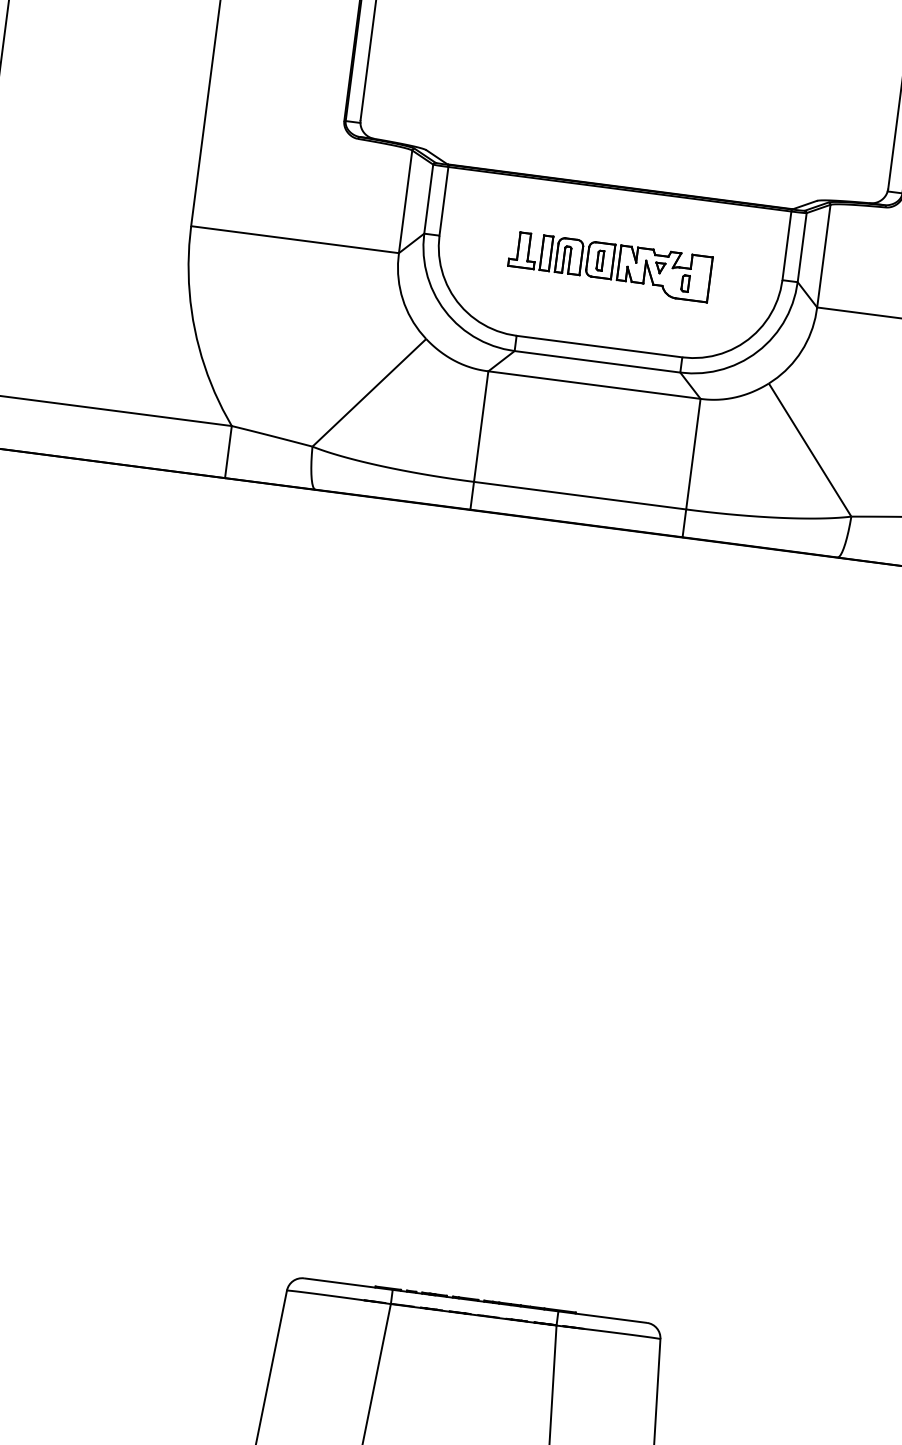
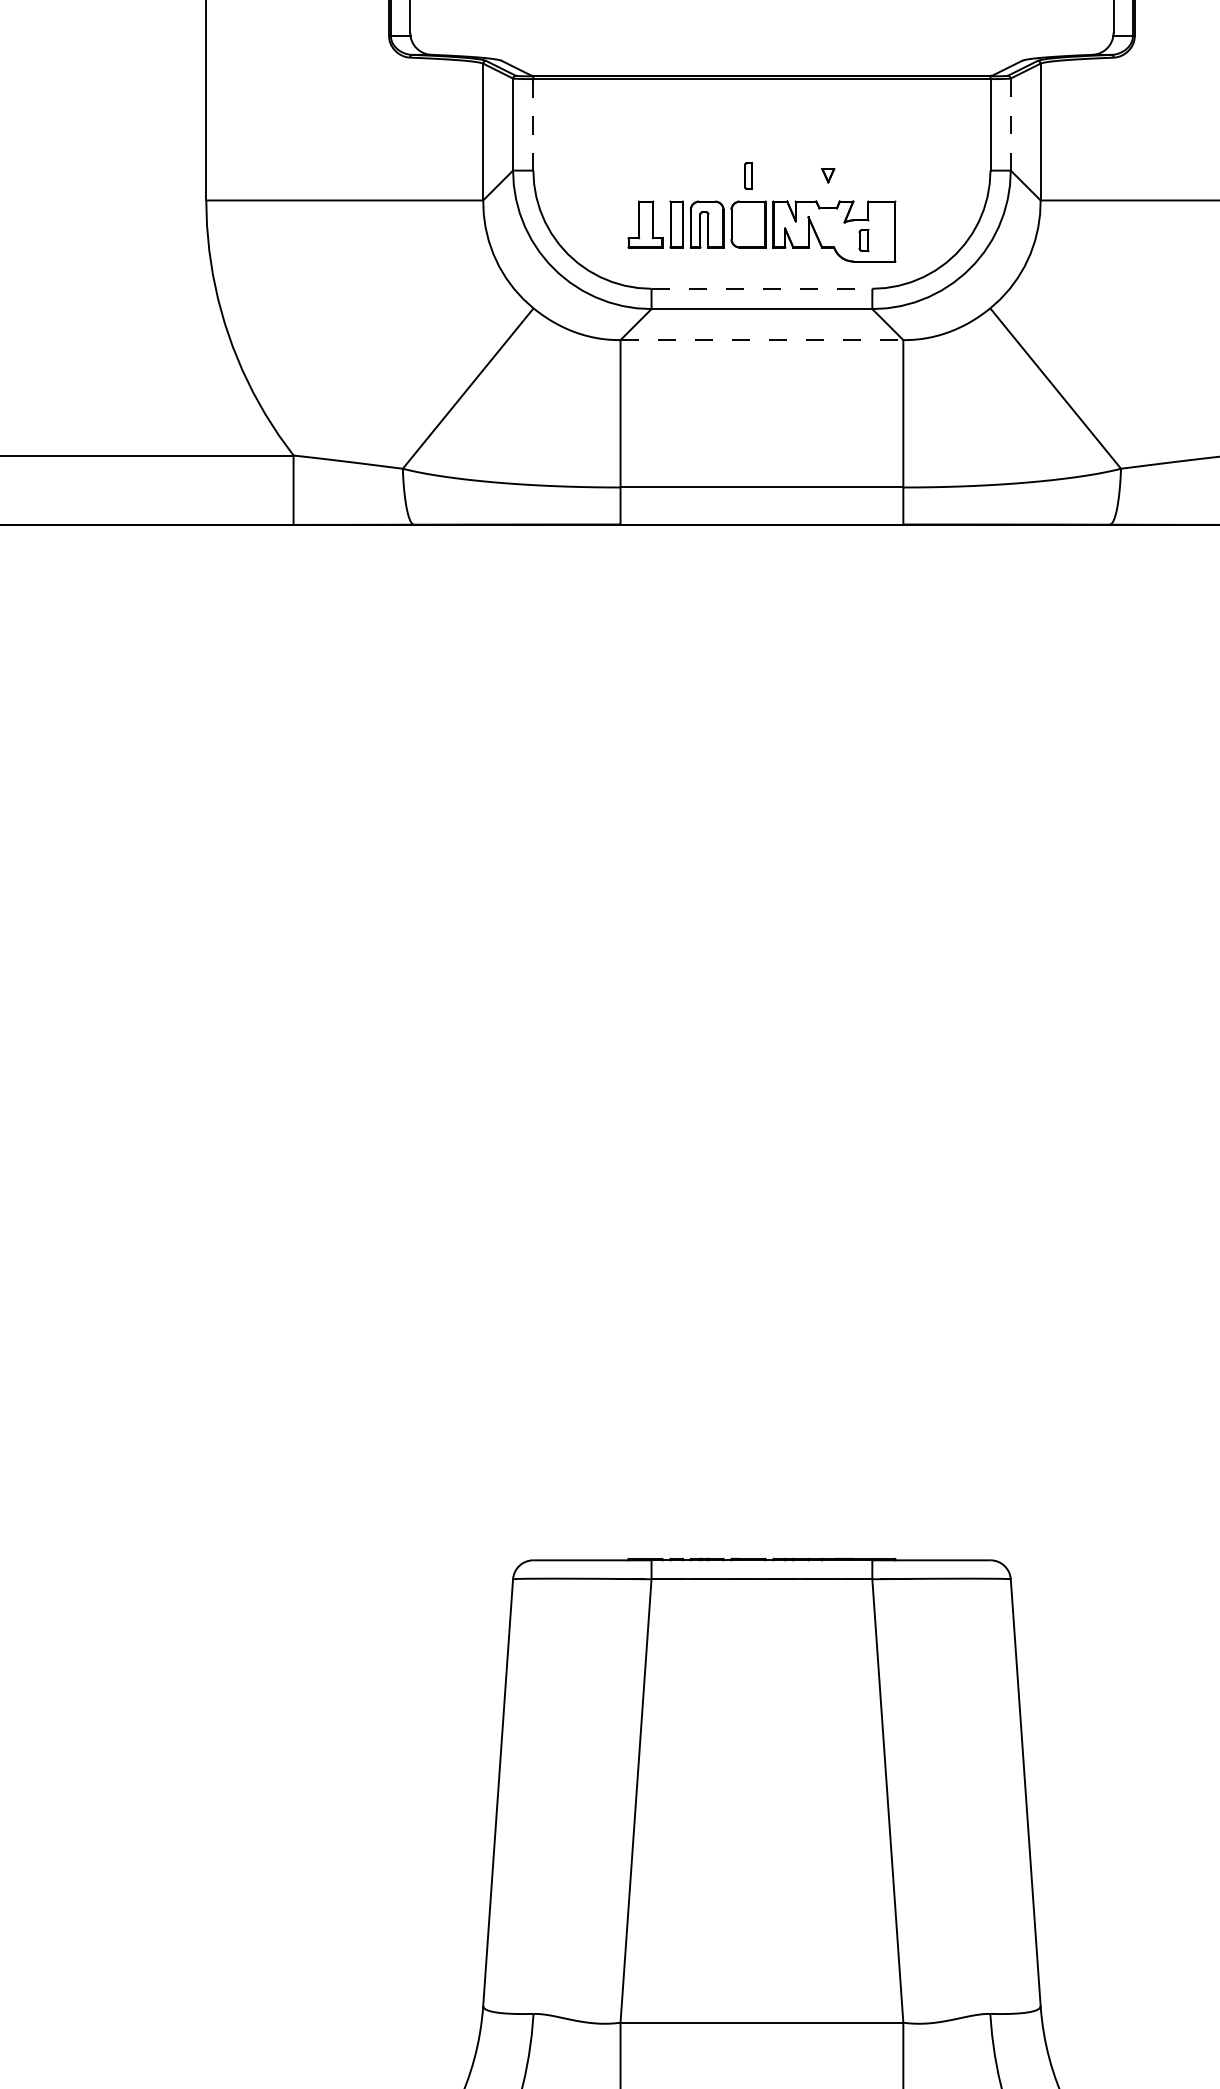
line: (444, 201) -> (533, 124), solid -> dashed
line: (801, 248) -> (1010, 125), solid -> dashed
part: (609, 266) -> (761, 231), moved
line: (599, 346) -> (762, 288), solid -> dashed
line: (594, 385) -> (762, 340), solid -> dashed

